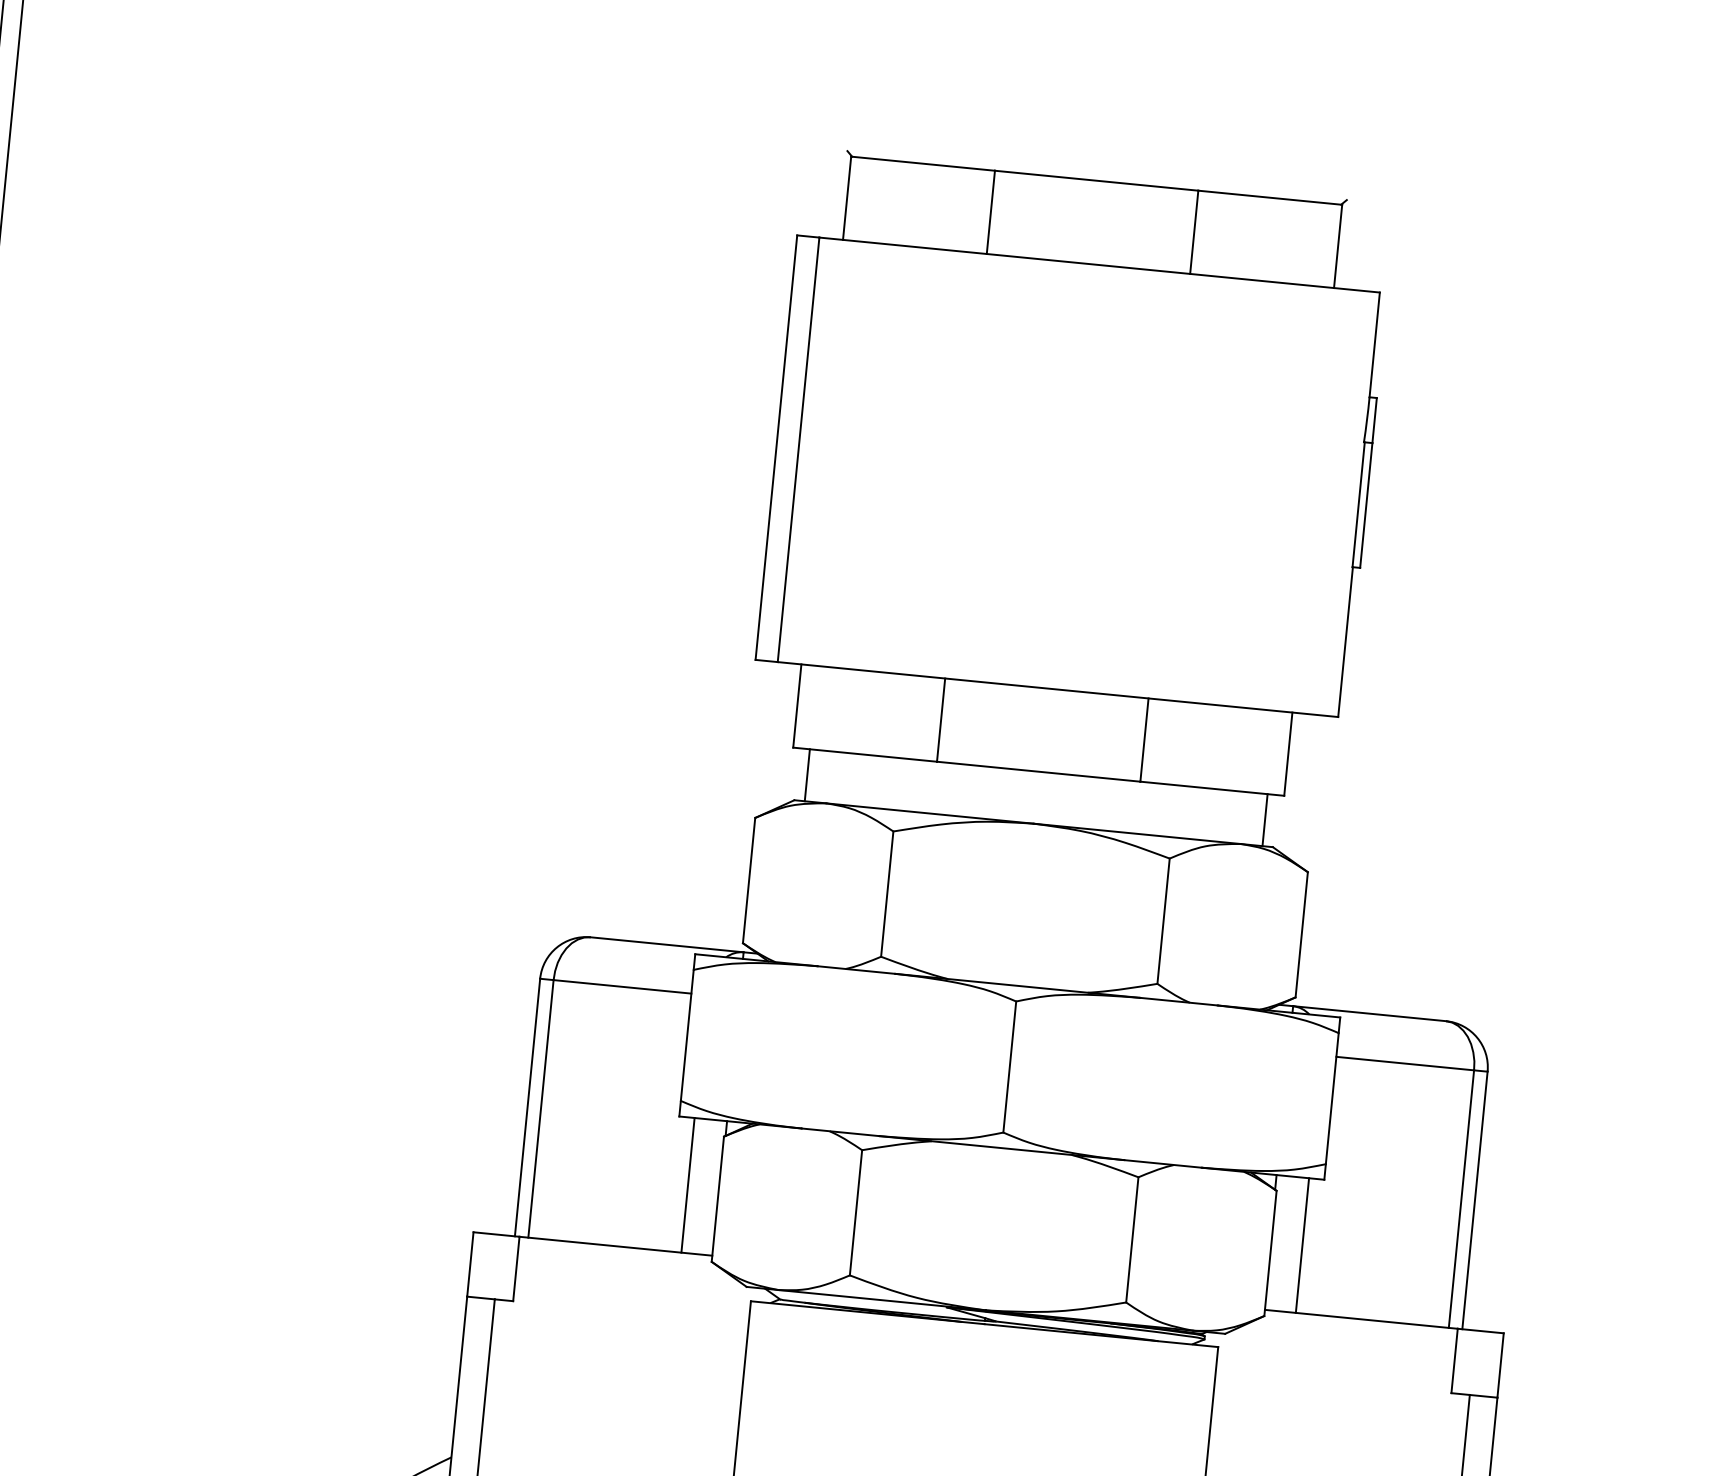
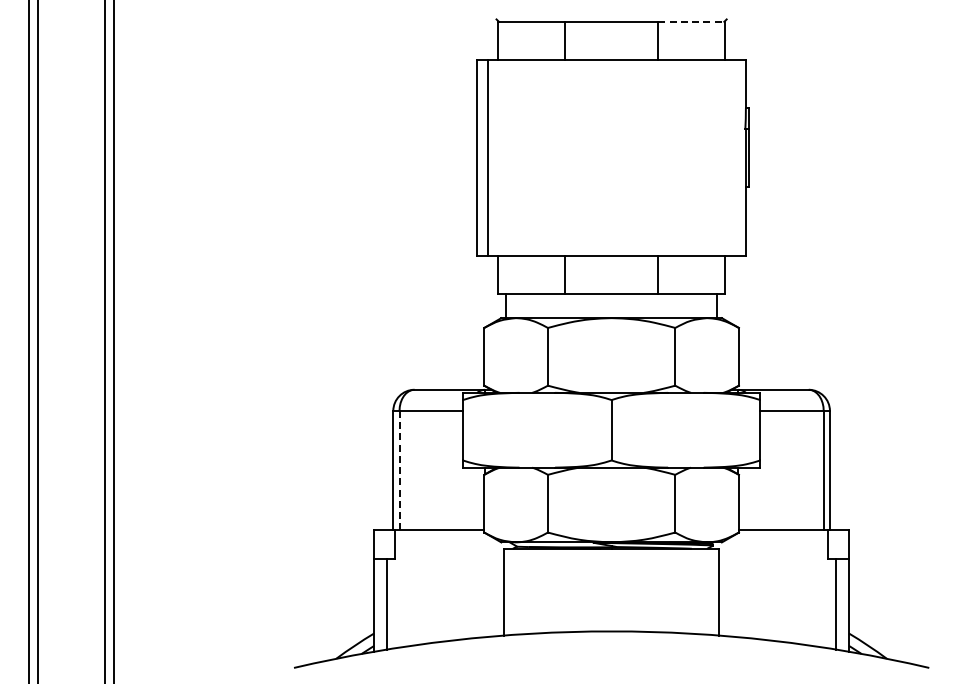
line: (1272, 197) -> (692, 21), solid -> dashed
line: (540, 1109) -> (399, 470), solid -> dashed
line: (689, 1185) -> (470, 498), removed
line: (1303, 1245) -> (753, 498), removed

